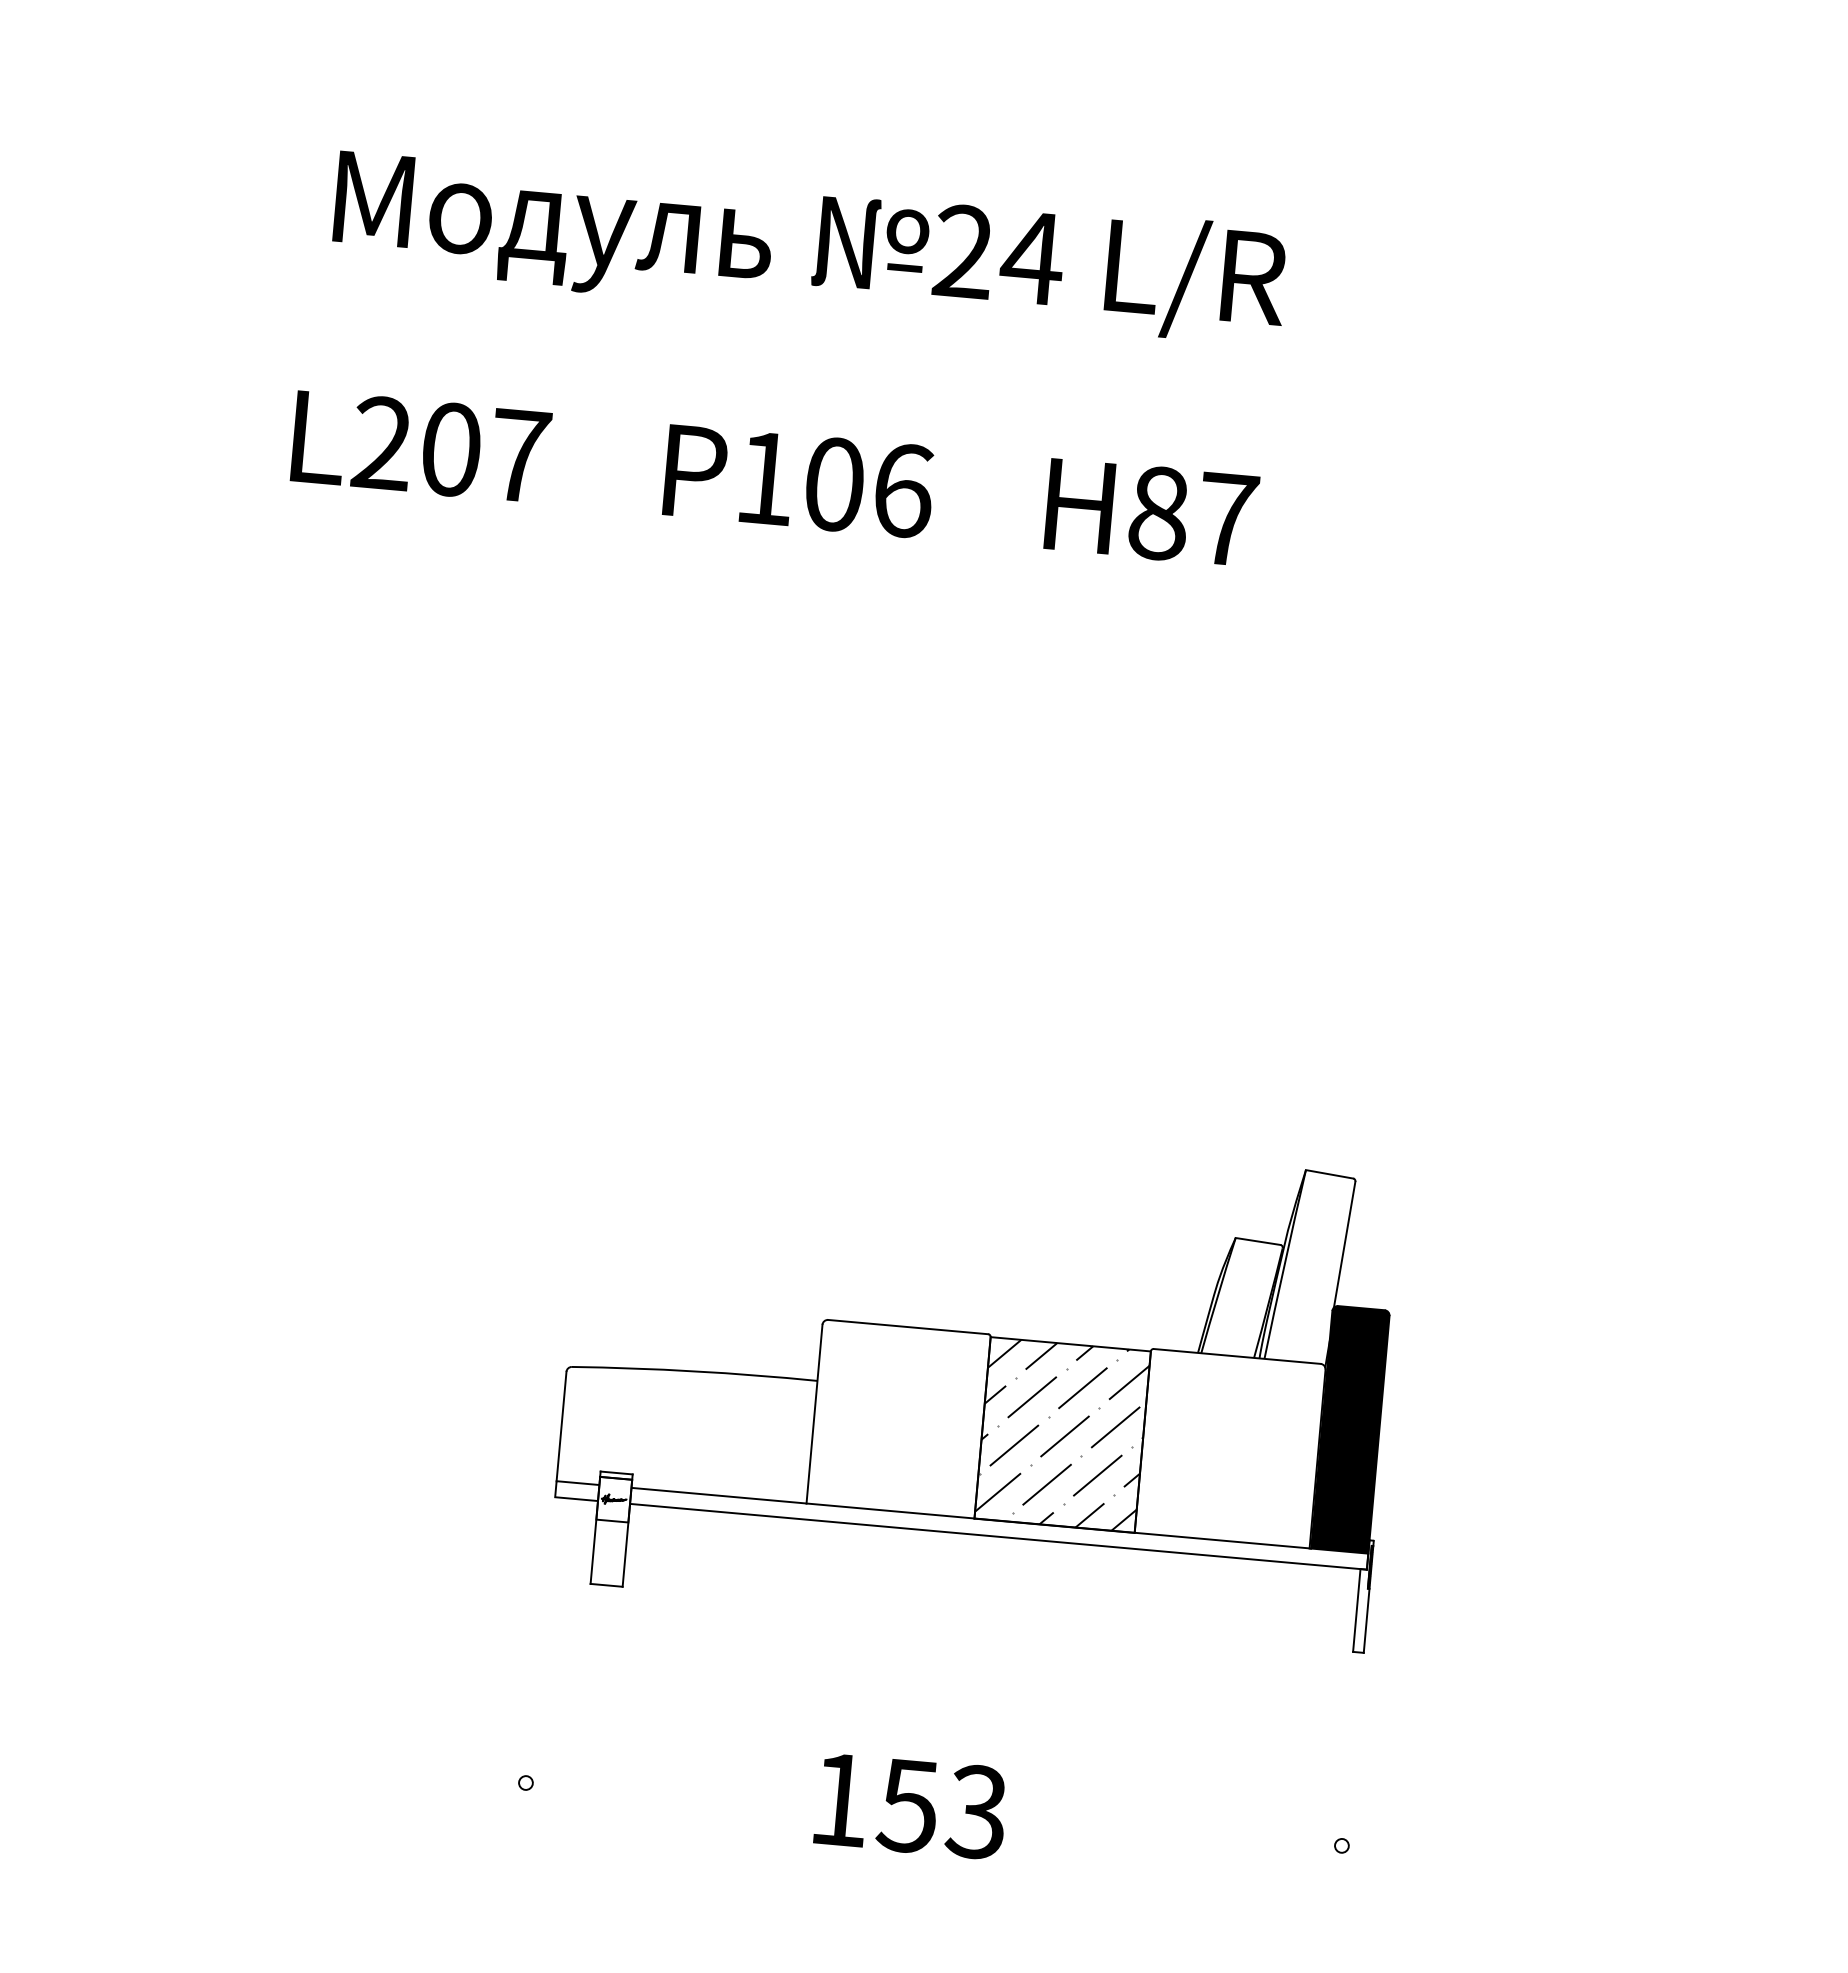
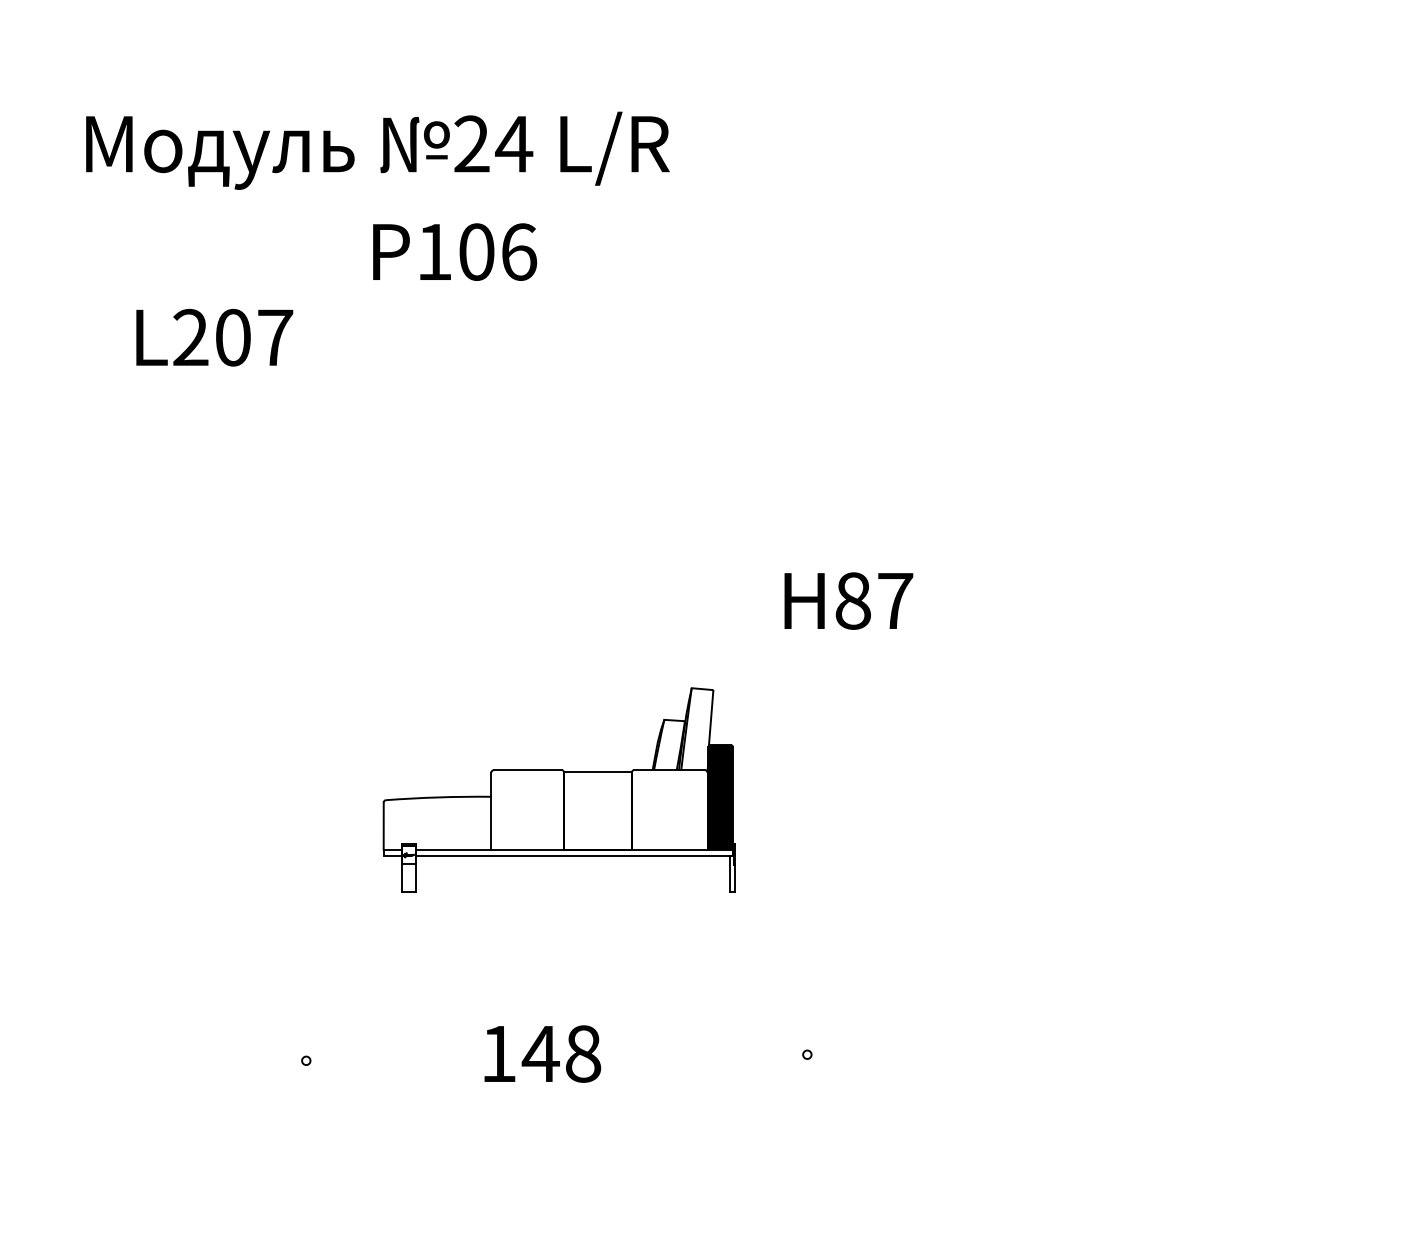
text: (809, 248) -> (377, 150), moved
text: (420, 446) -> (214, 337), moved
text: (799, 480) -> (455, 251), moved
text: (1151, 511) -> (848, 600), moved
part: (975, 1378) -> (558, 789), size x0.7
text: (942, 1808) -> (561, 1053), 153 -> 148

